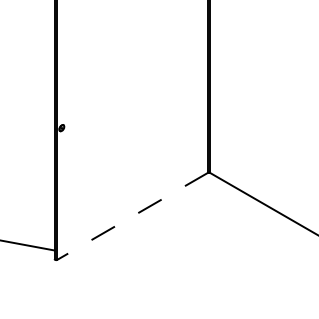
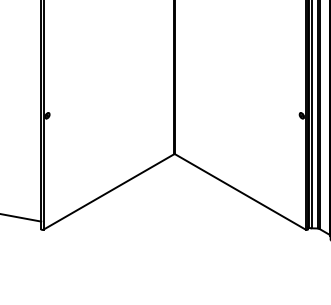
line: (132, 216) -> (108, 192), dashed -> solid

